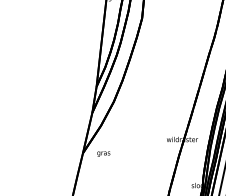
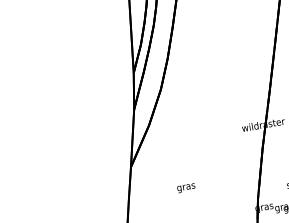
text: (103, 153) -> (185, 187), moved

